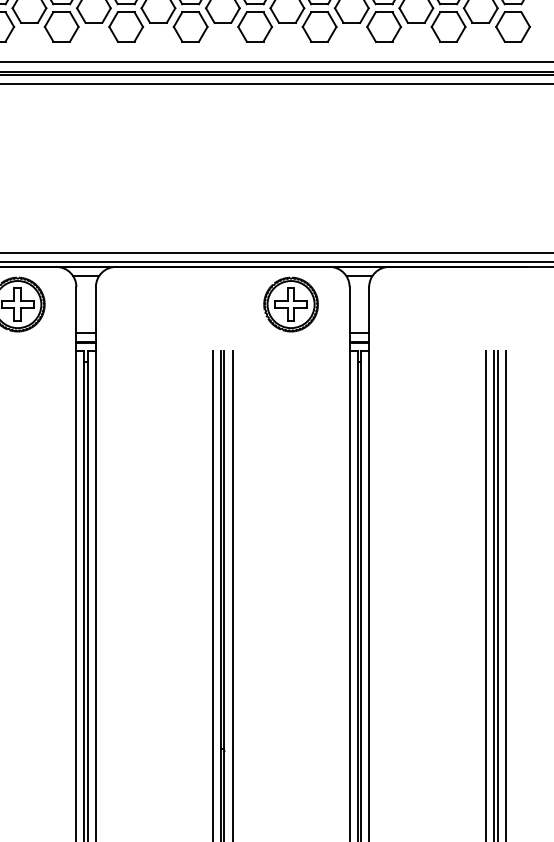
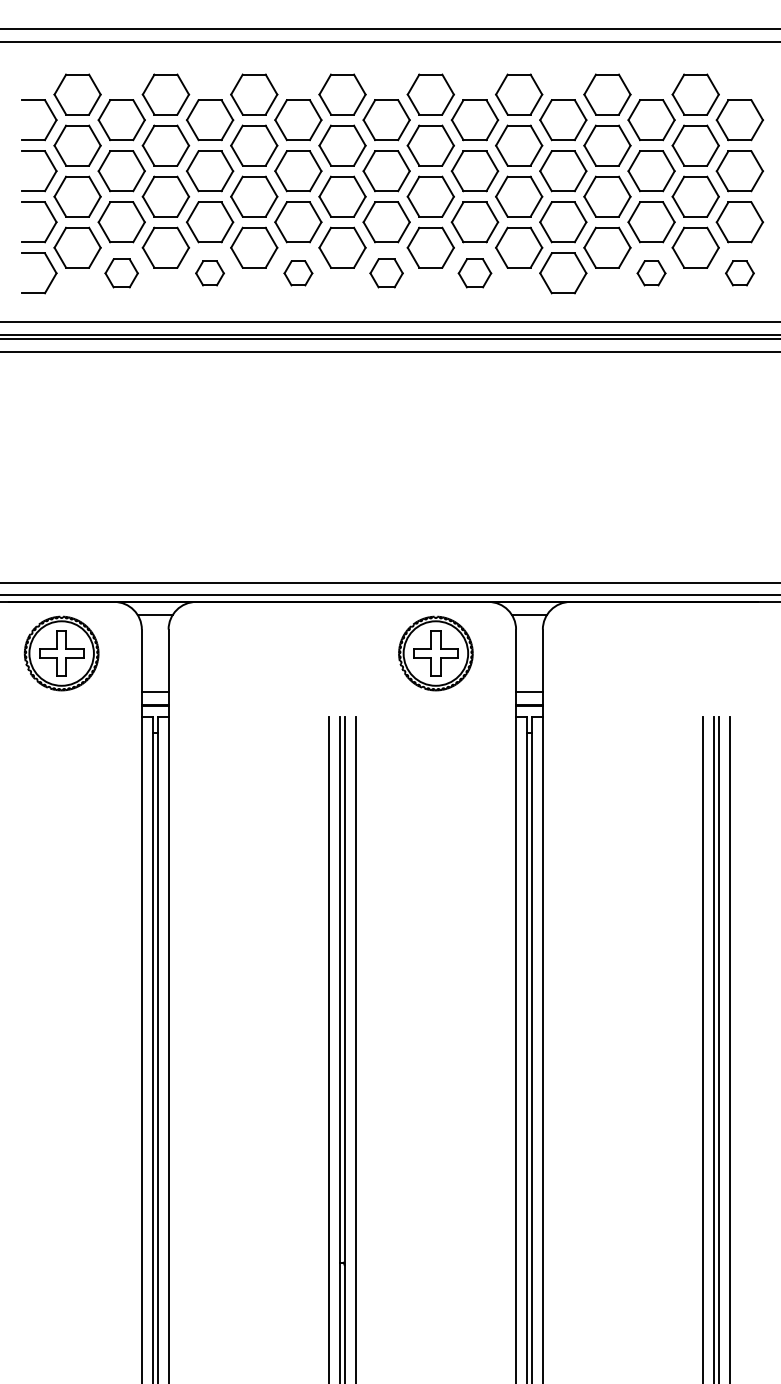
part: (61, 27) -> (121, 273), size x0.7
part: (125, 27) -> (209, 273), size x0.6
part: (190, 27) -> (298, 273), size x0.6
part: (255, 27) -> (386, 273), size x0.7
part: (319, 27) -> (474, 273), size x0.7
part: (448, 27) -> (651, 273), size x0.6
part: (512, 27) -> (739, 273), size x0.6

